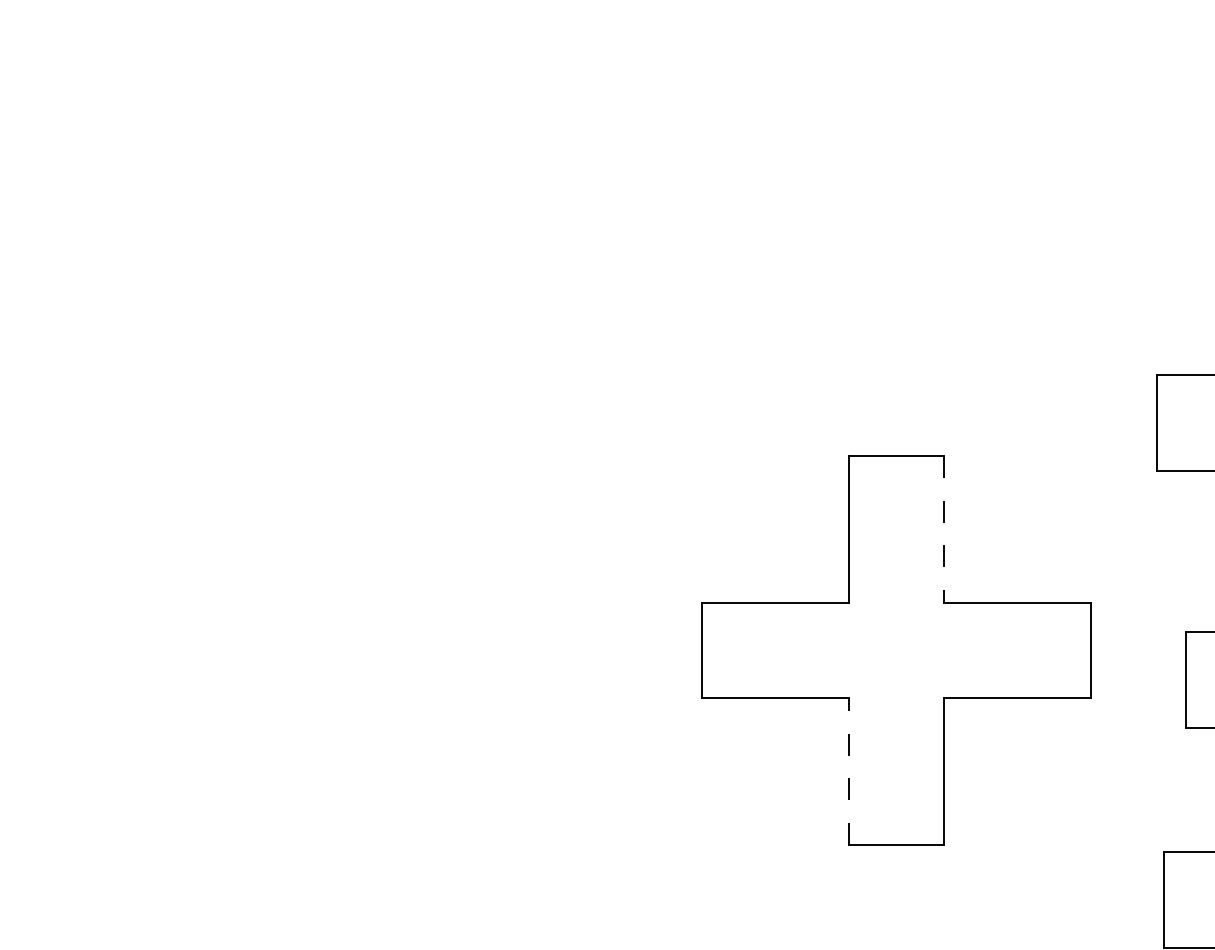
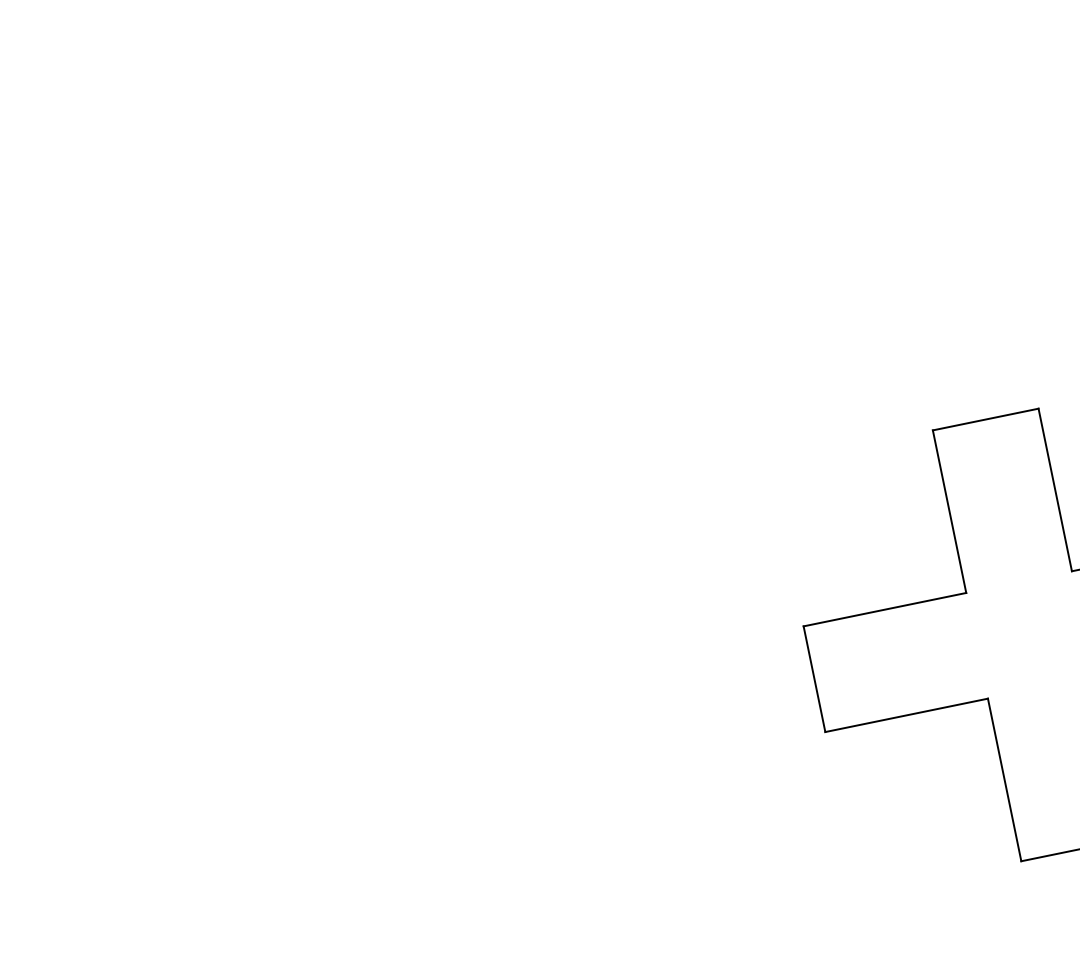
line: (944, 529) -> (1055, 490), dashed -> solid
line: (848, 771) -> (1004, 779), dashed -> solid

